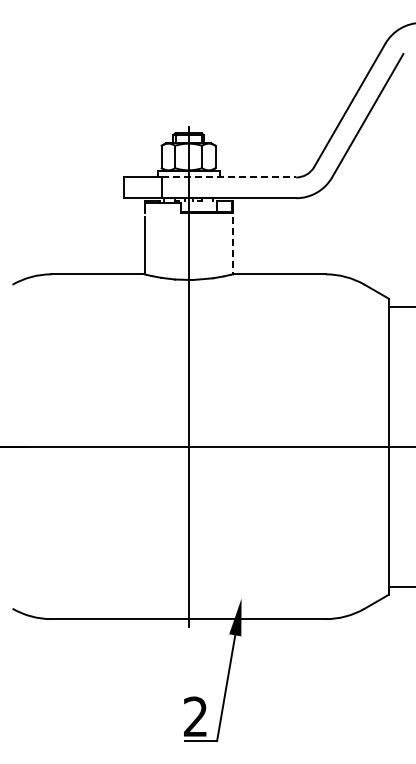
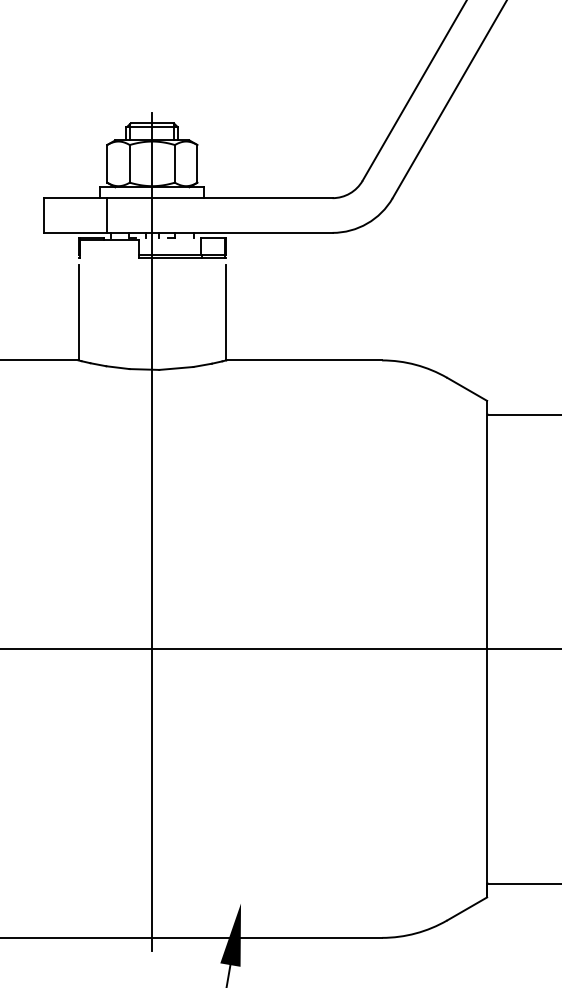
line: (229, 177) -> (220, 198), dashed -> solid
line: (232, 245) -> (225, 312), dashed -> solid

